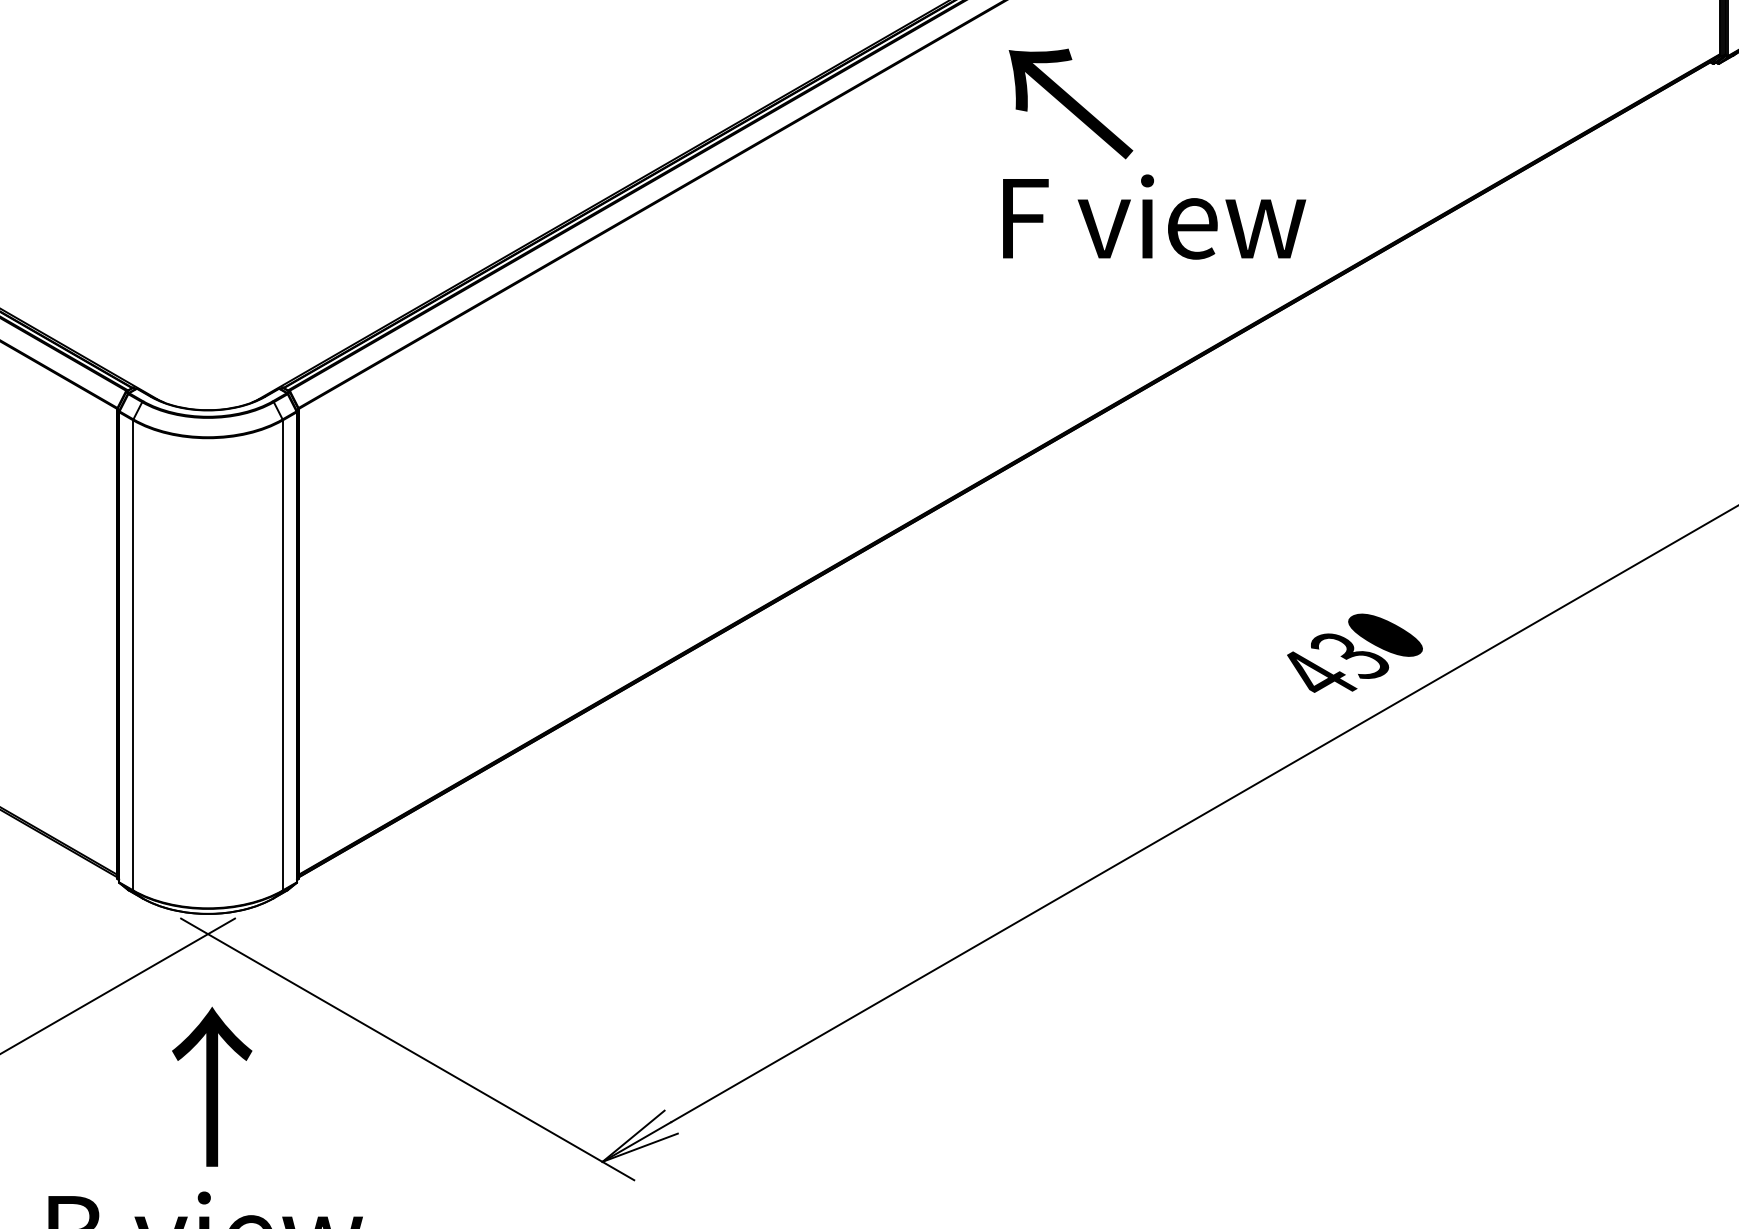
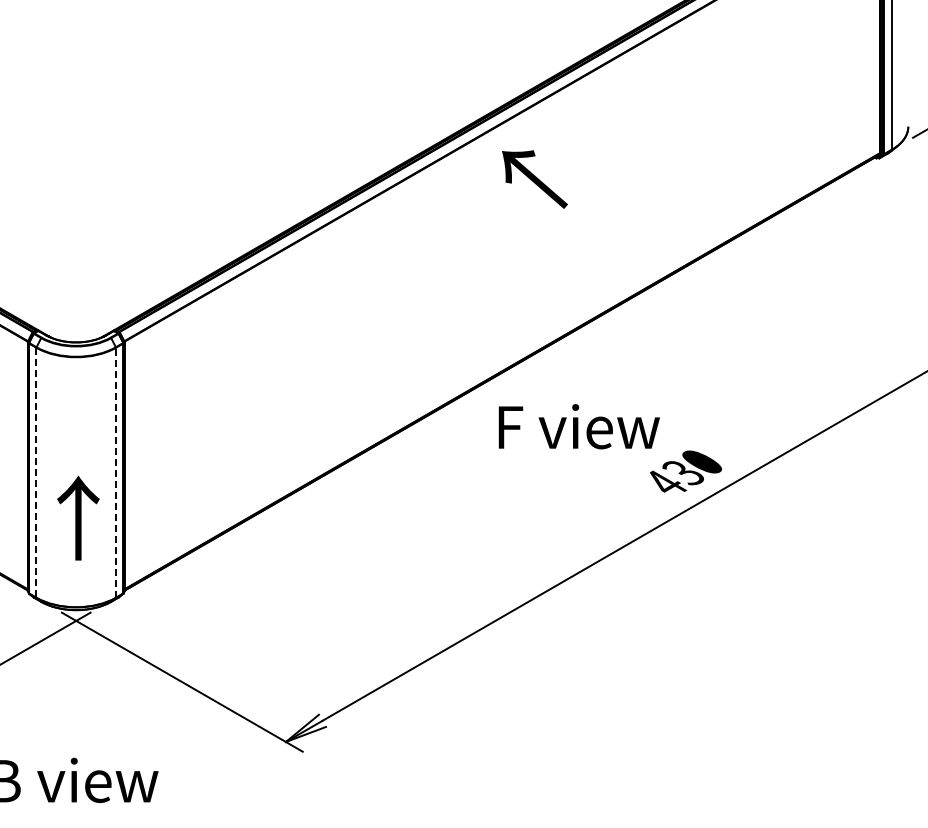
text: (1152, 216) -> (578, 426), moved
line: (133, 654) -> (36, 472), solid -> dashed
line: (283, 654) -> (116, 472), solid -> dashed
text: (212, 1085) -> (78, 517), moved

